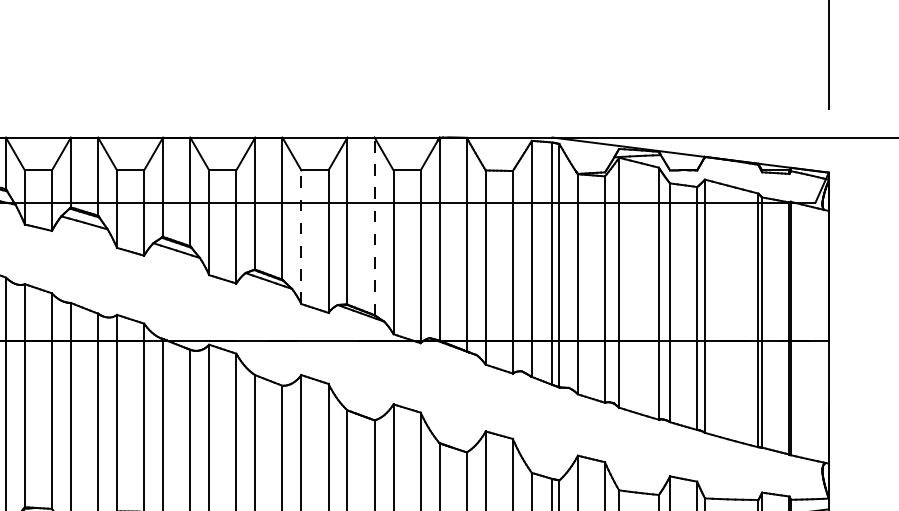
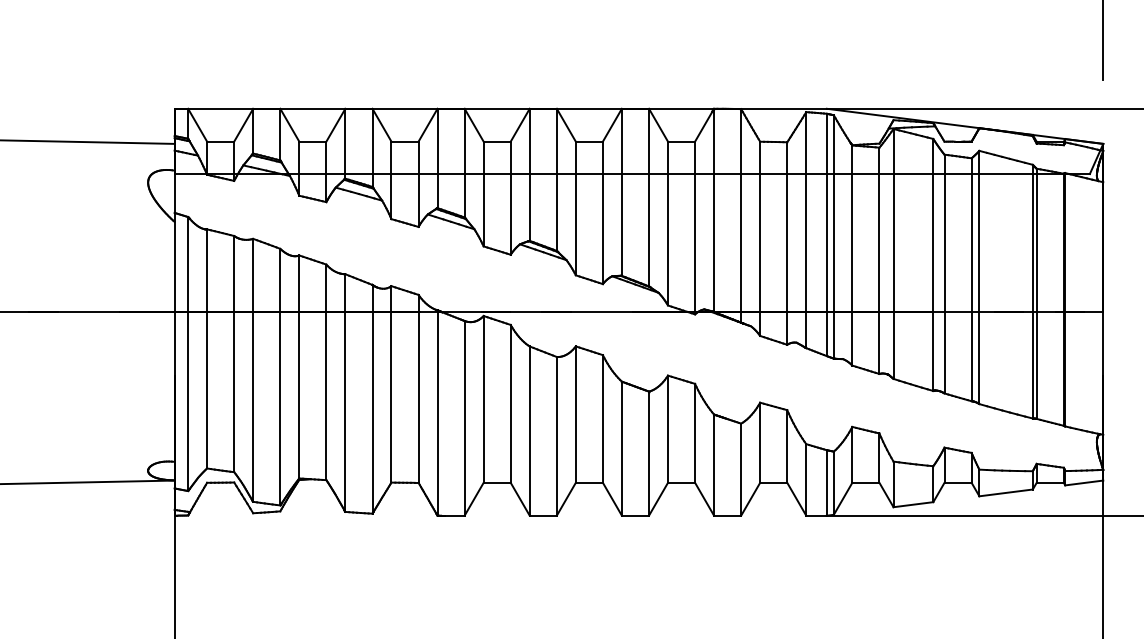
line: (375, 226) -> (649, 197), dashed -> solid
line: (301, 237) -> (575, 208), dashed -> solid

